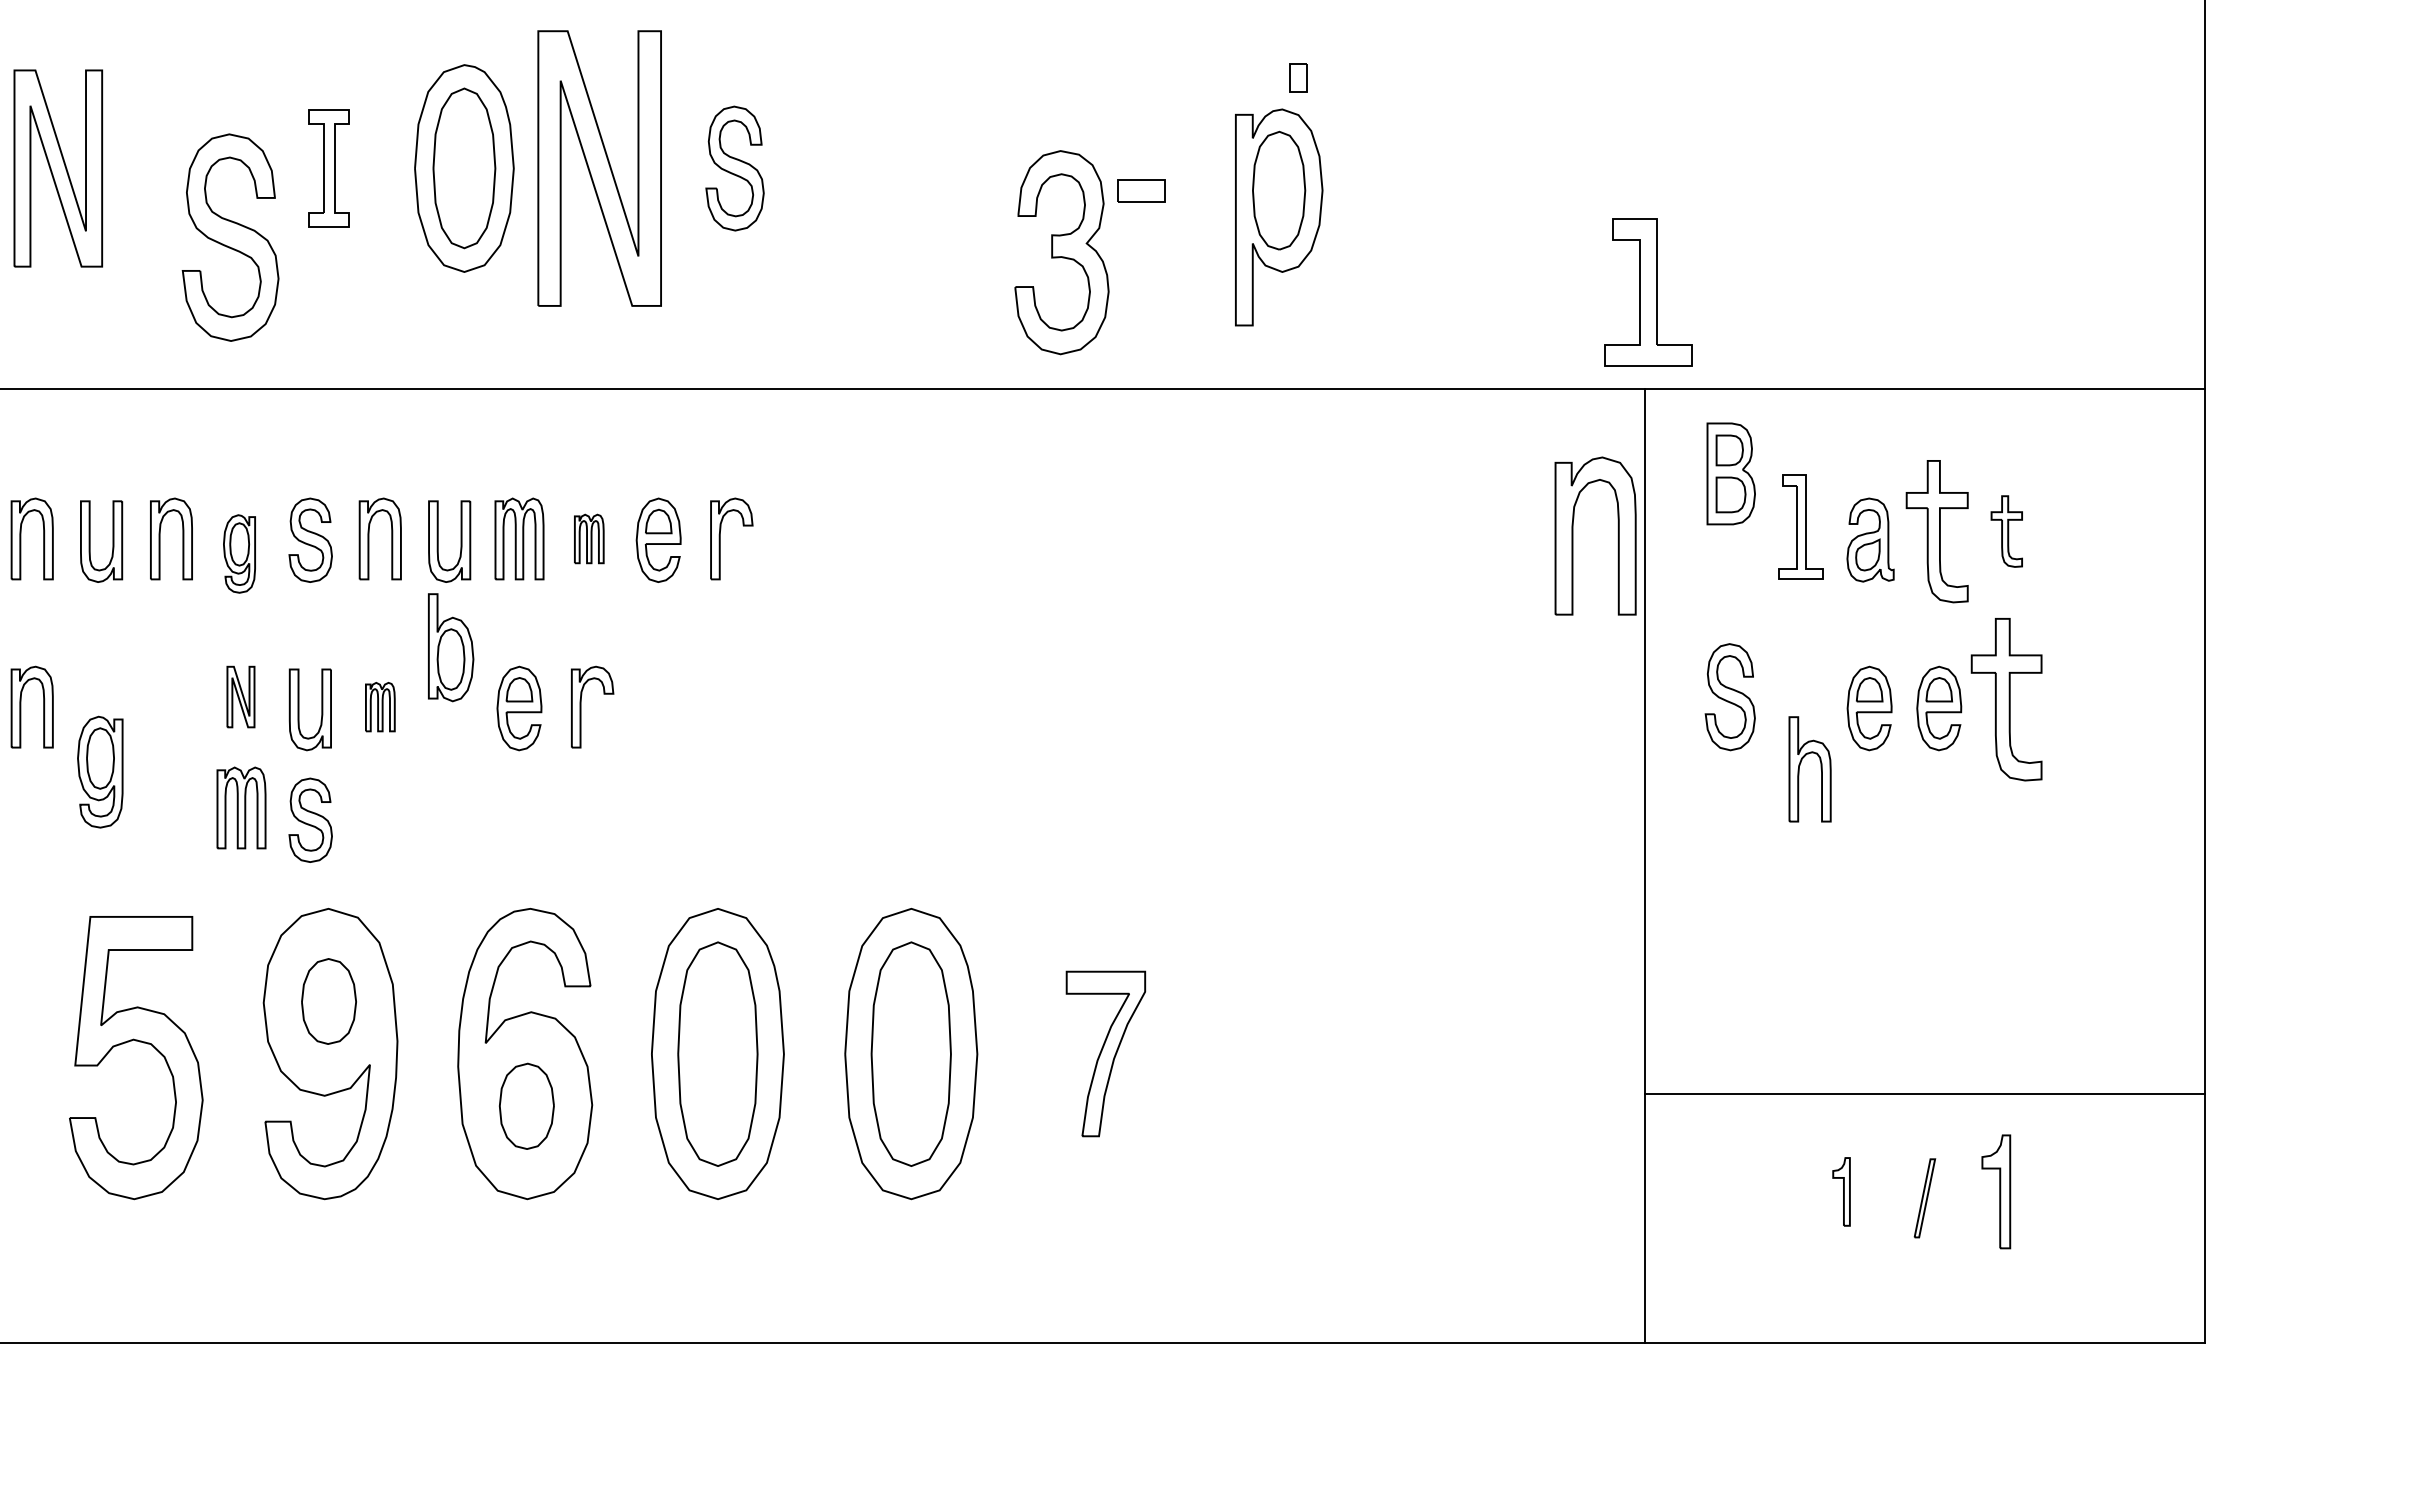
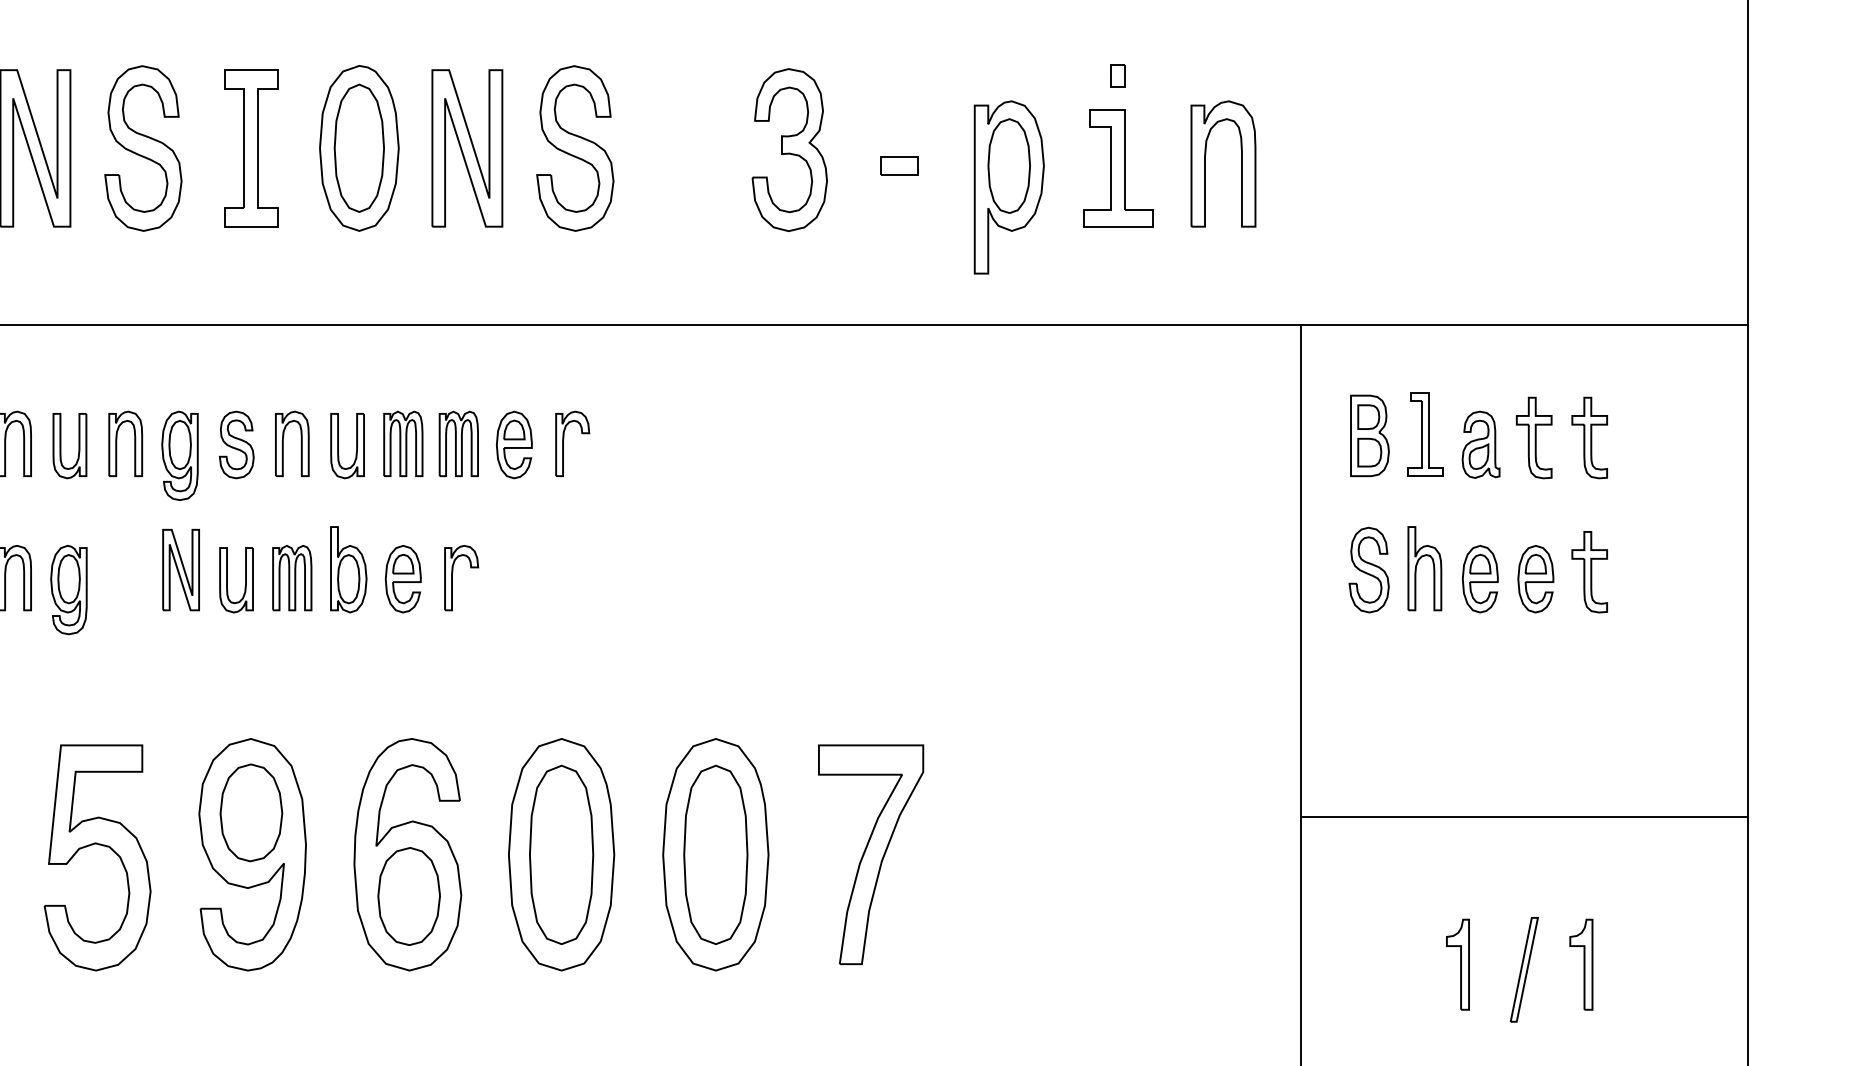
part: (1298, 77) -> (1118, 75), moved
part: (329, 168) -> (251, 148), size x1.67
part: (599, 168) -> (467, 148), size x0.71
part: (734, 168) -> (574, 148), size x1.67
part: (230, 237) -> (143, 148), moved
part: (1061, 252) -> (789, 149), moved
part: (1648, 292) -> (1118, 168), moved
part: (1730, 473) -> (1369, 435), moved
part: (1936, 531) -> (1533, 437), size x0.71
part: (2006, 531) -> (1589, 437), size x1.43
part: (1573, 535) -> (1205, 163), moved
part: (589, 538) -> (459, 443), size x1.67
part: (239, 553) -> (179, 455), size x1.43
part: (451, 647) -> (349, 569), moved
part: (240, 696) -> (180, 569), size x1.67
part: (2006, 699) -> (1589, 571), size x0.62
part: (380, 706) -> (292, 577), size x1.67
part: (1800, 765) -> (1417, 565), moved
part: (100, 771) -> (69, 589), moved
part: (241, 807) -> (181, 658), removed
part: (310, 819) -> (236, 667), removed
part: (328, 1001) -> (250, 812), size x1.43
part: (1105, 1053) -> (870, 854), size x1.67
line: (1924, 1094) -> (1524, 816), moved
part: (526, 1106) -> (408, 896), size x1.43
part: (1841, 1191) -> (1457, 964), size x1.67
part: (1924, 1198) -> (1524, 970), size x1.67

